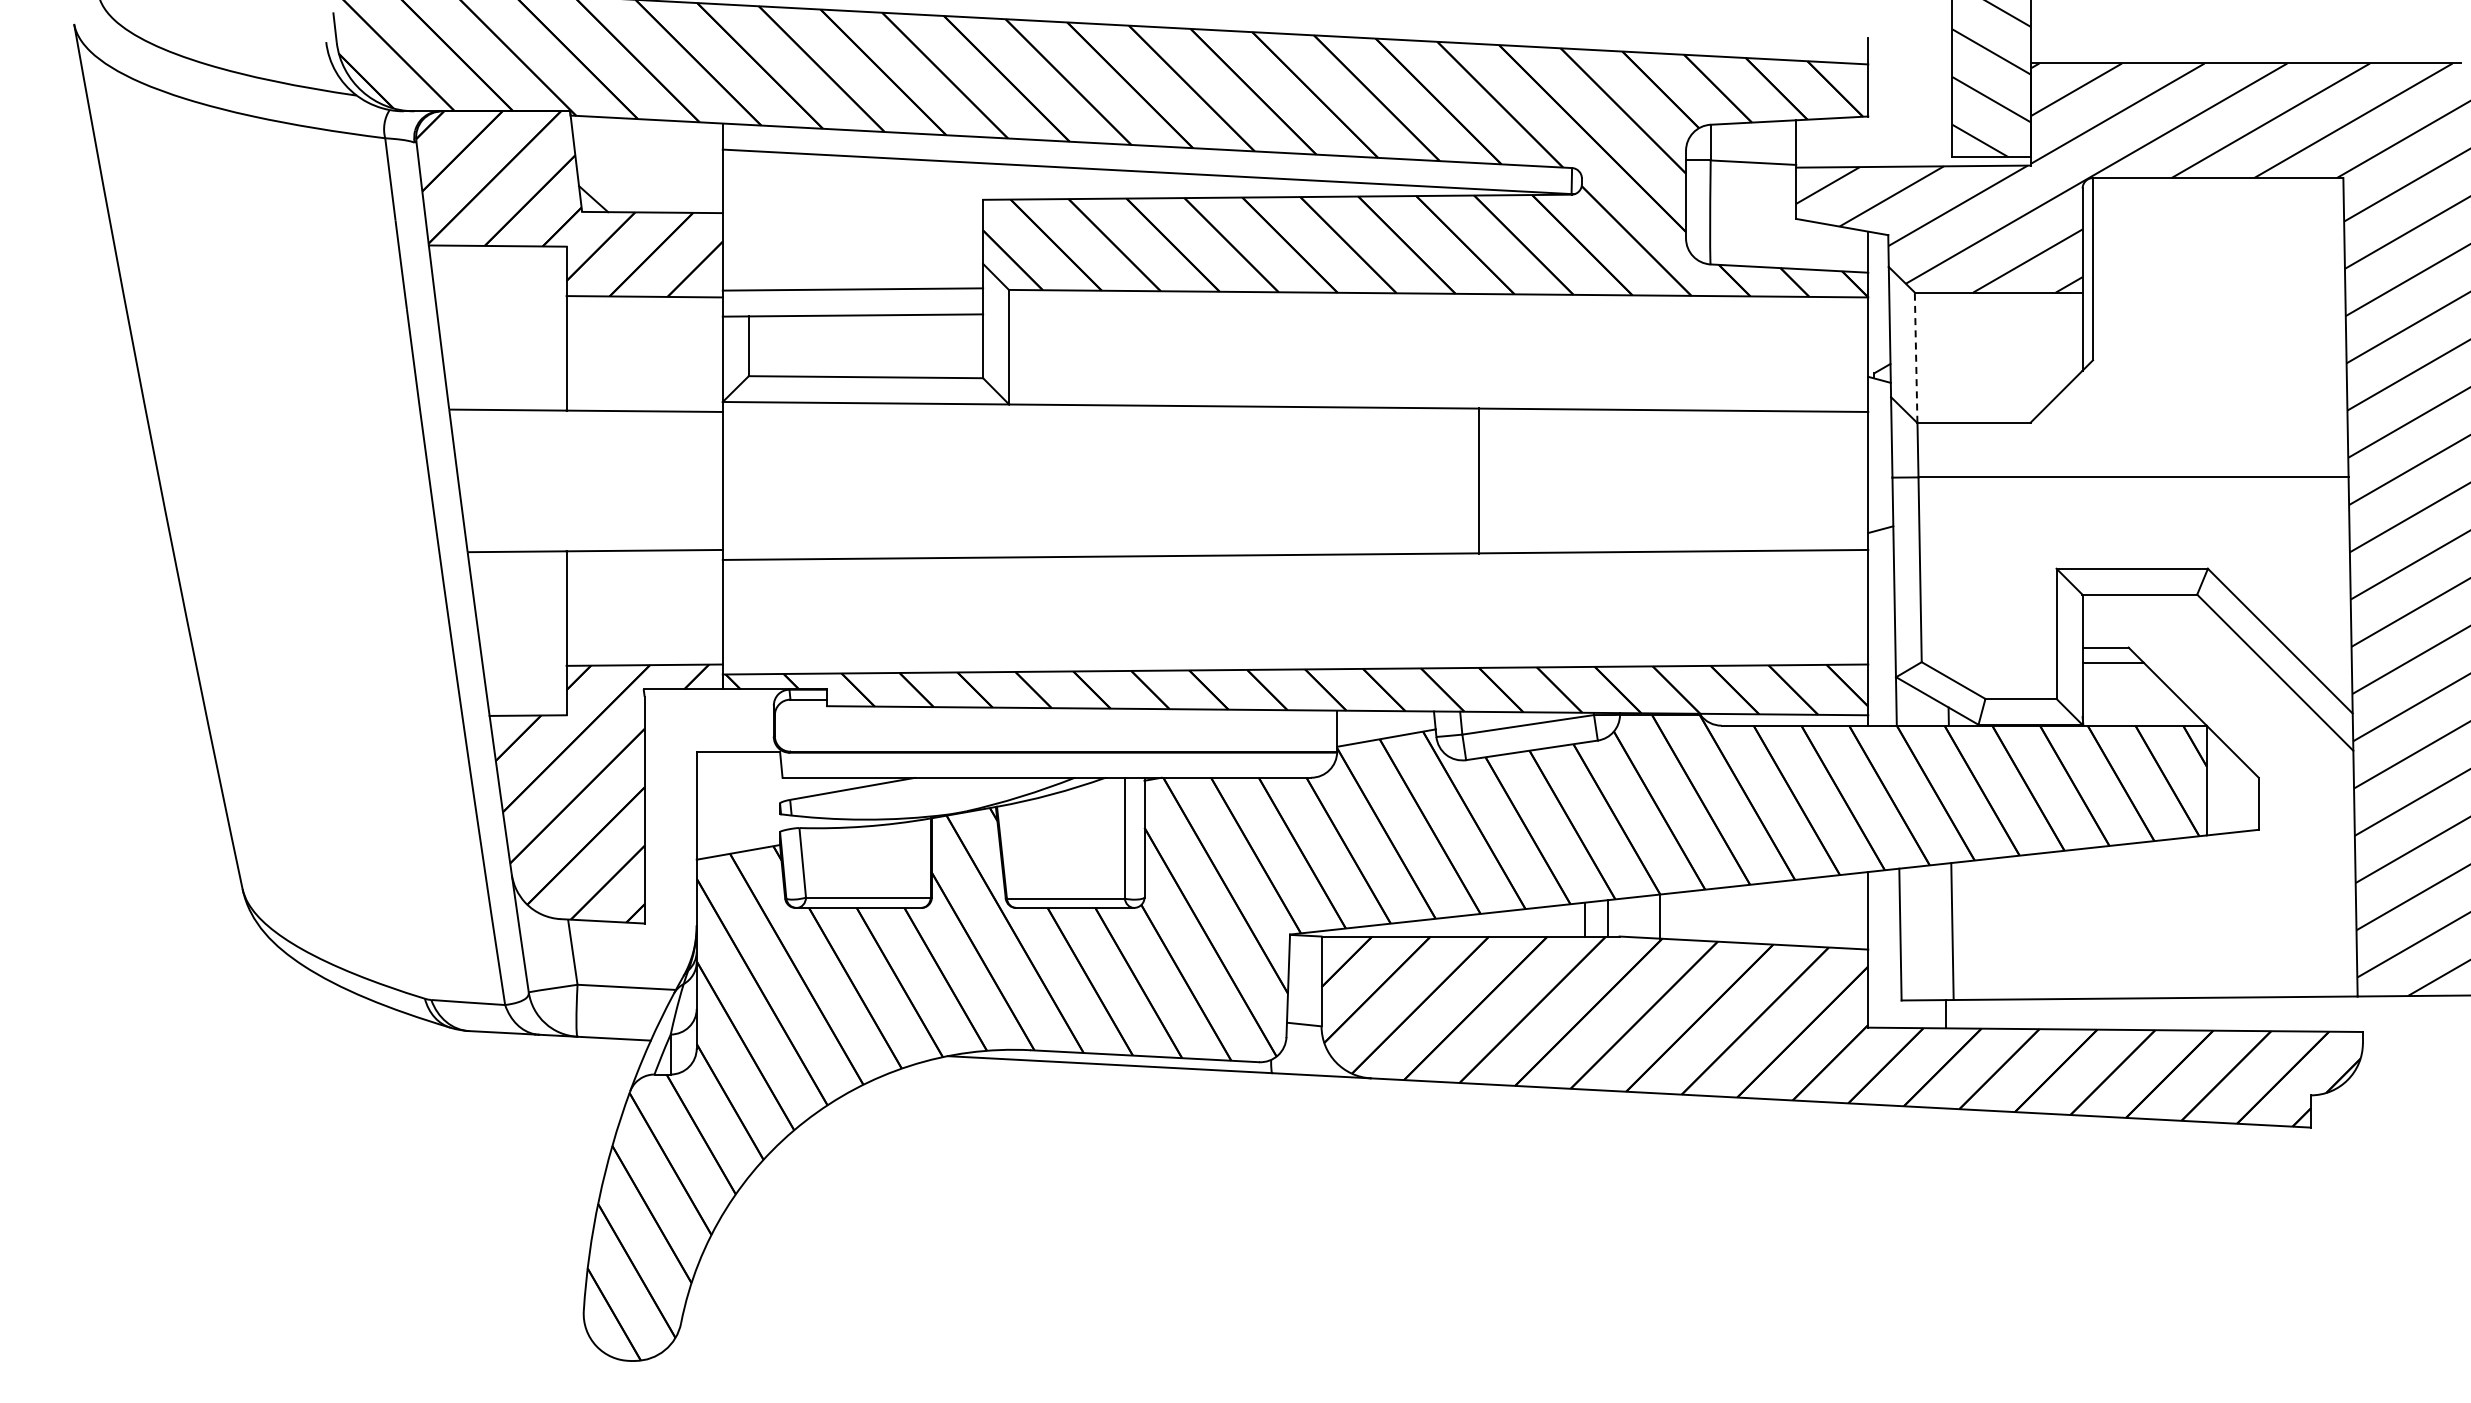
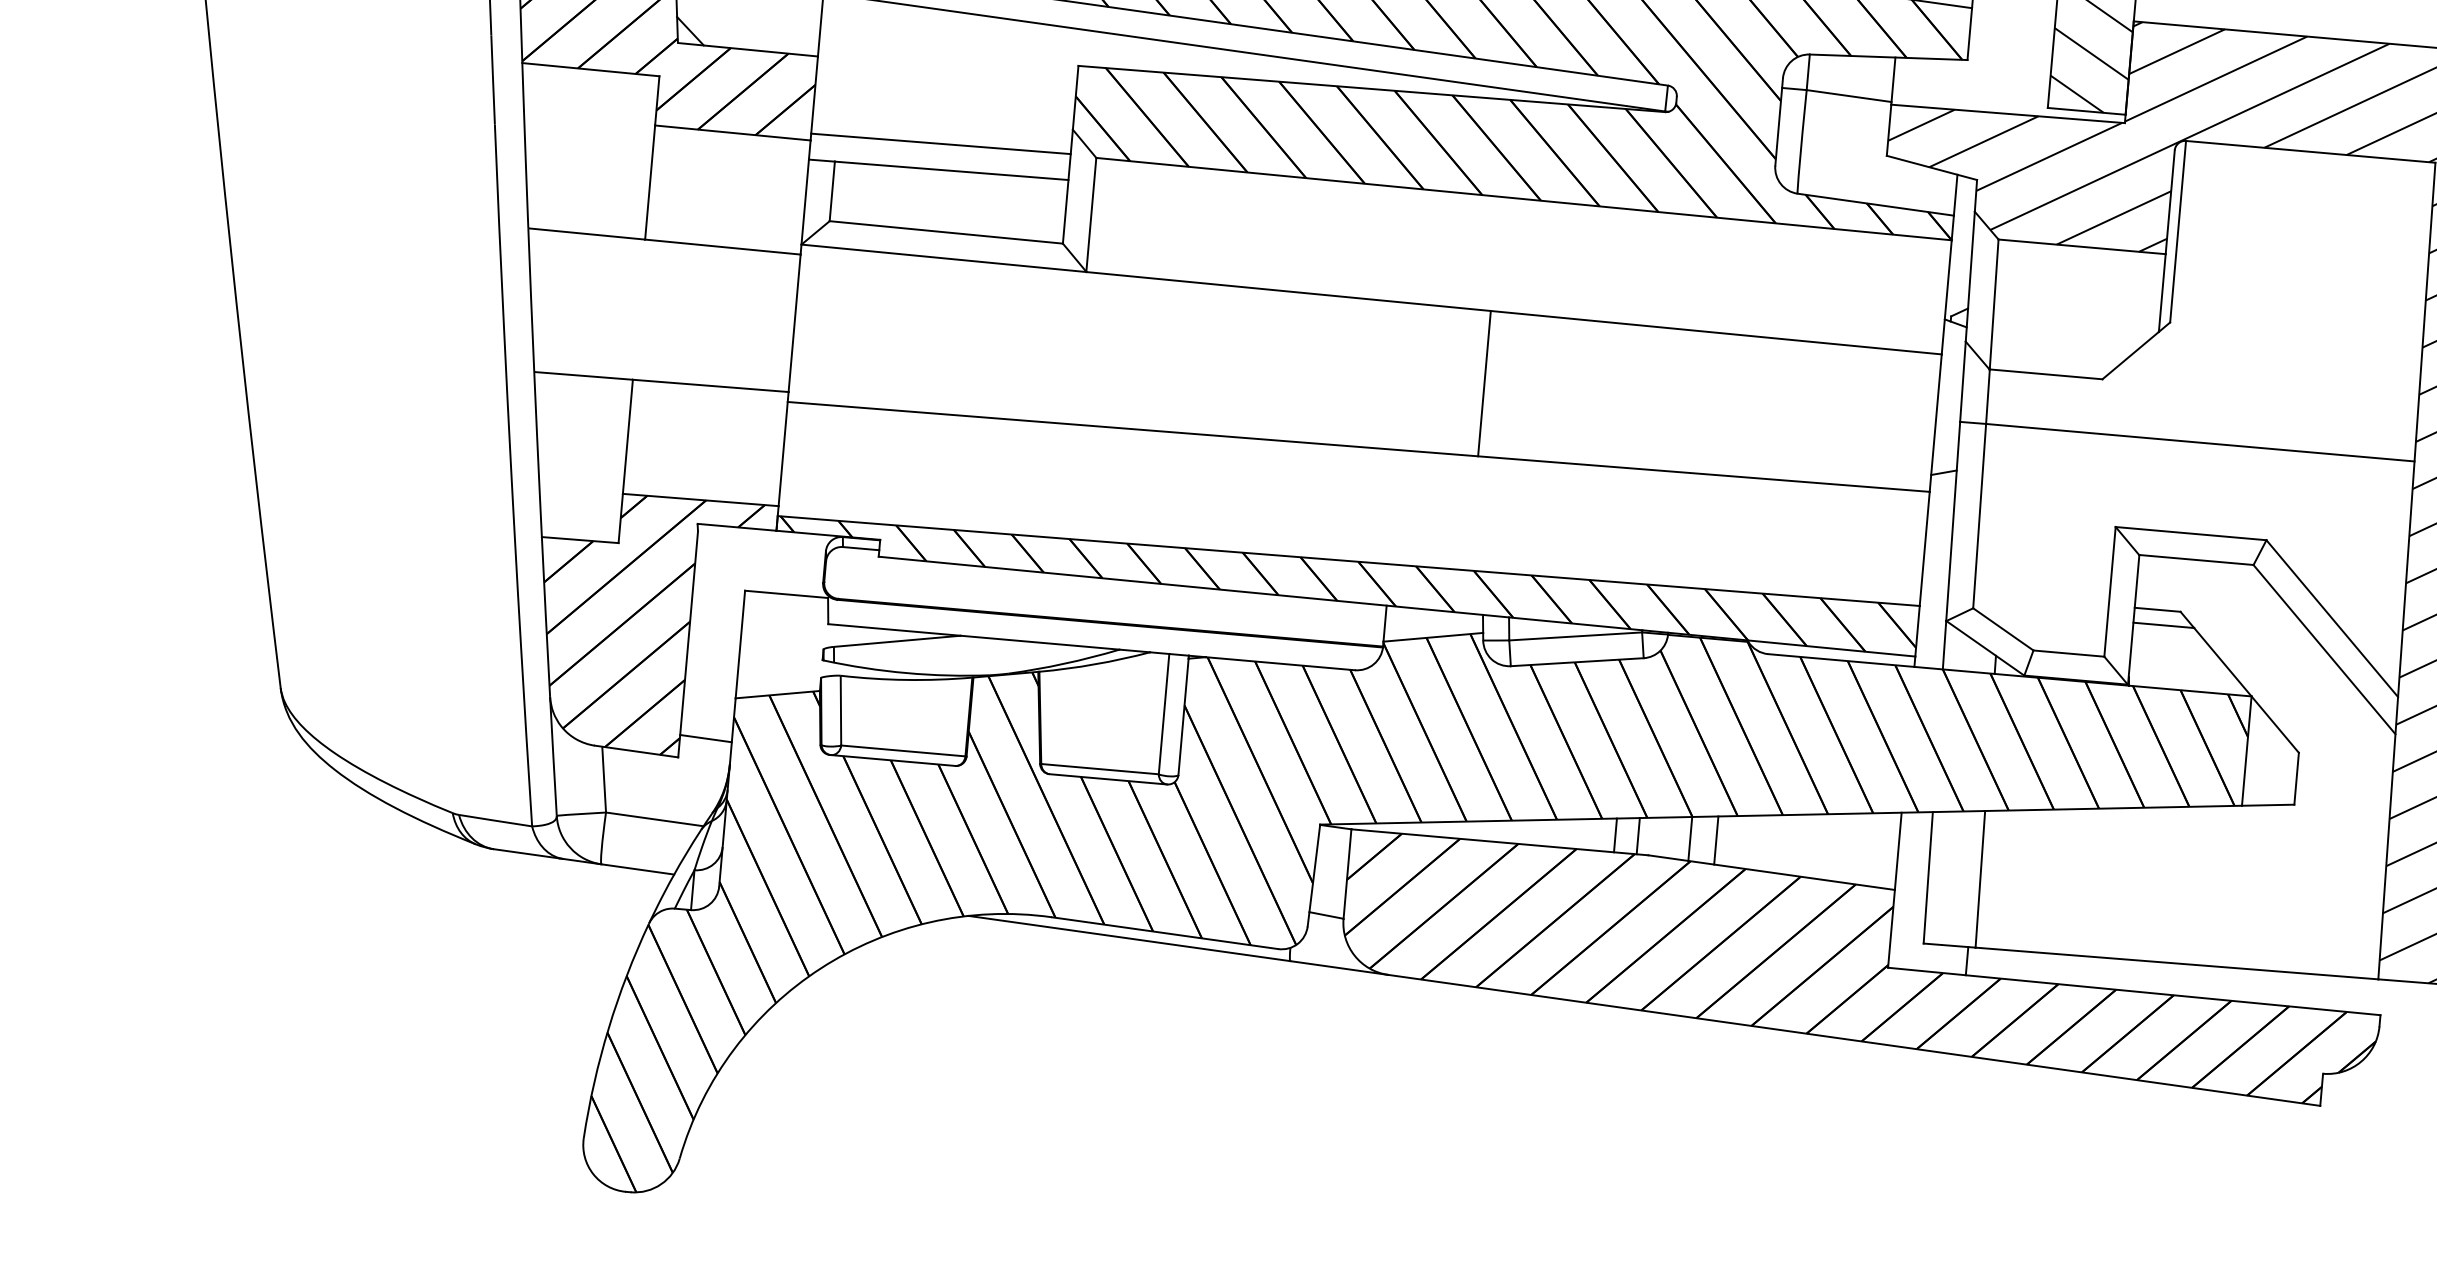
line: (1916, 357) -> (1994, 304), dashed -> solid
line: (1479, 480) -> (1484, 383), moved
line: (670, 902) -> (705, 738), added
line: (1686, 915) -> (1716, 840), added

